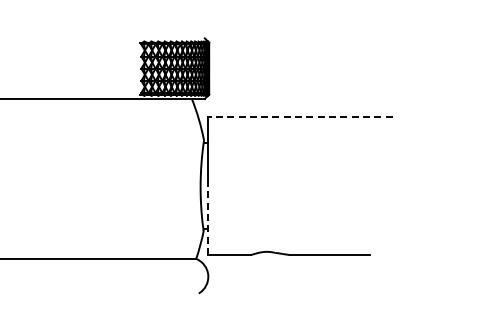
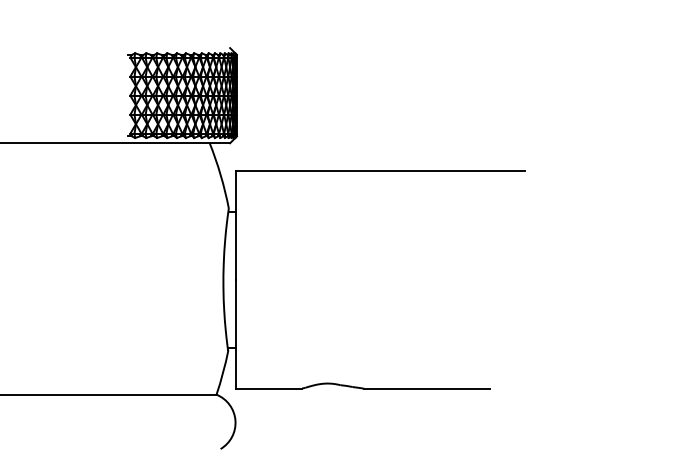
line: (300, 116) -> (380, 170), dashed -> solid
line: (208, 220) -> (235, 334), dashed -> solid

